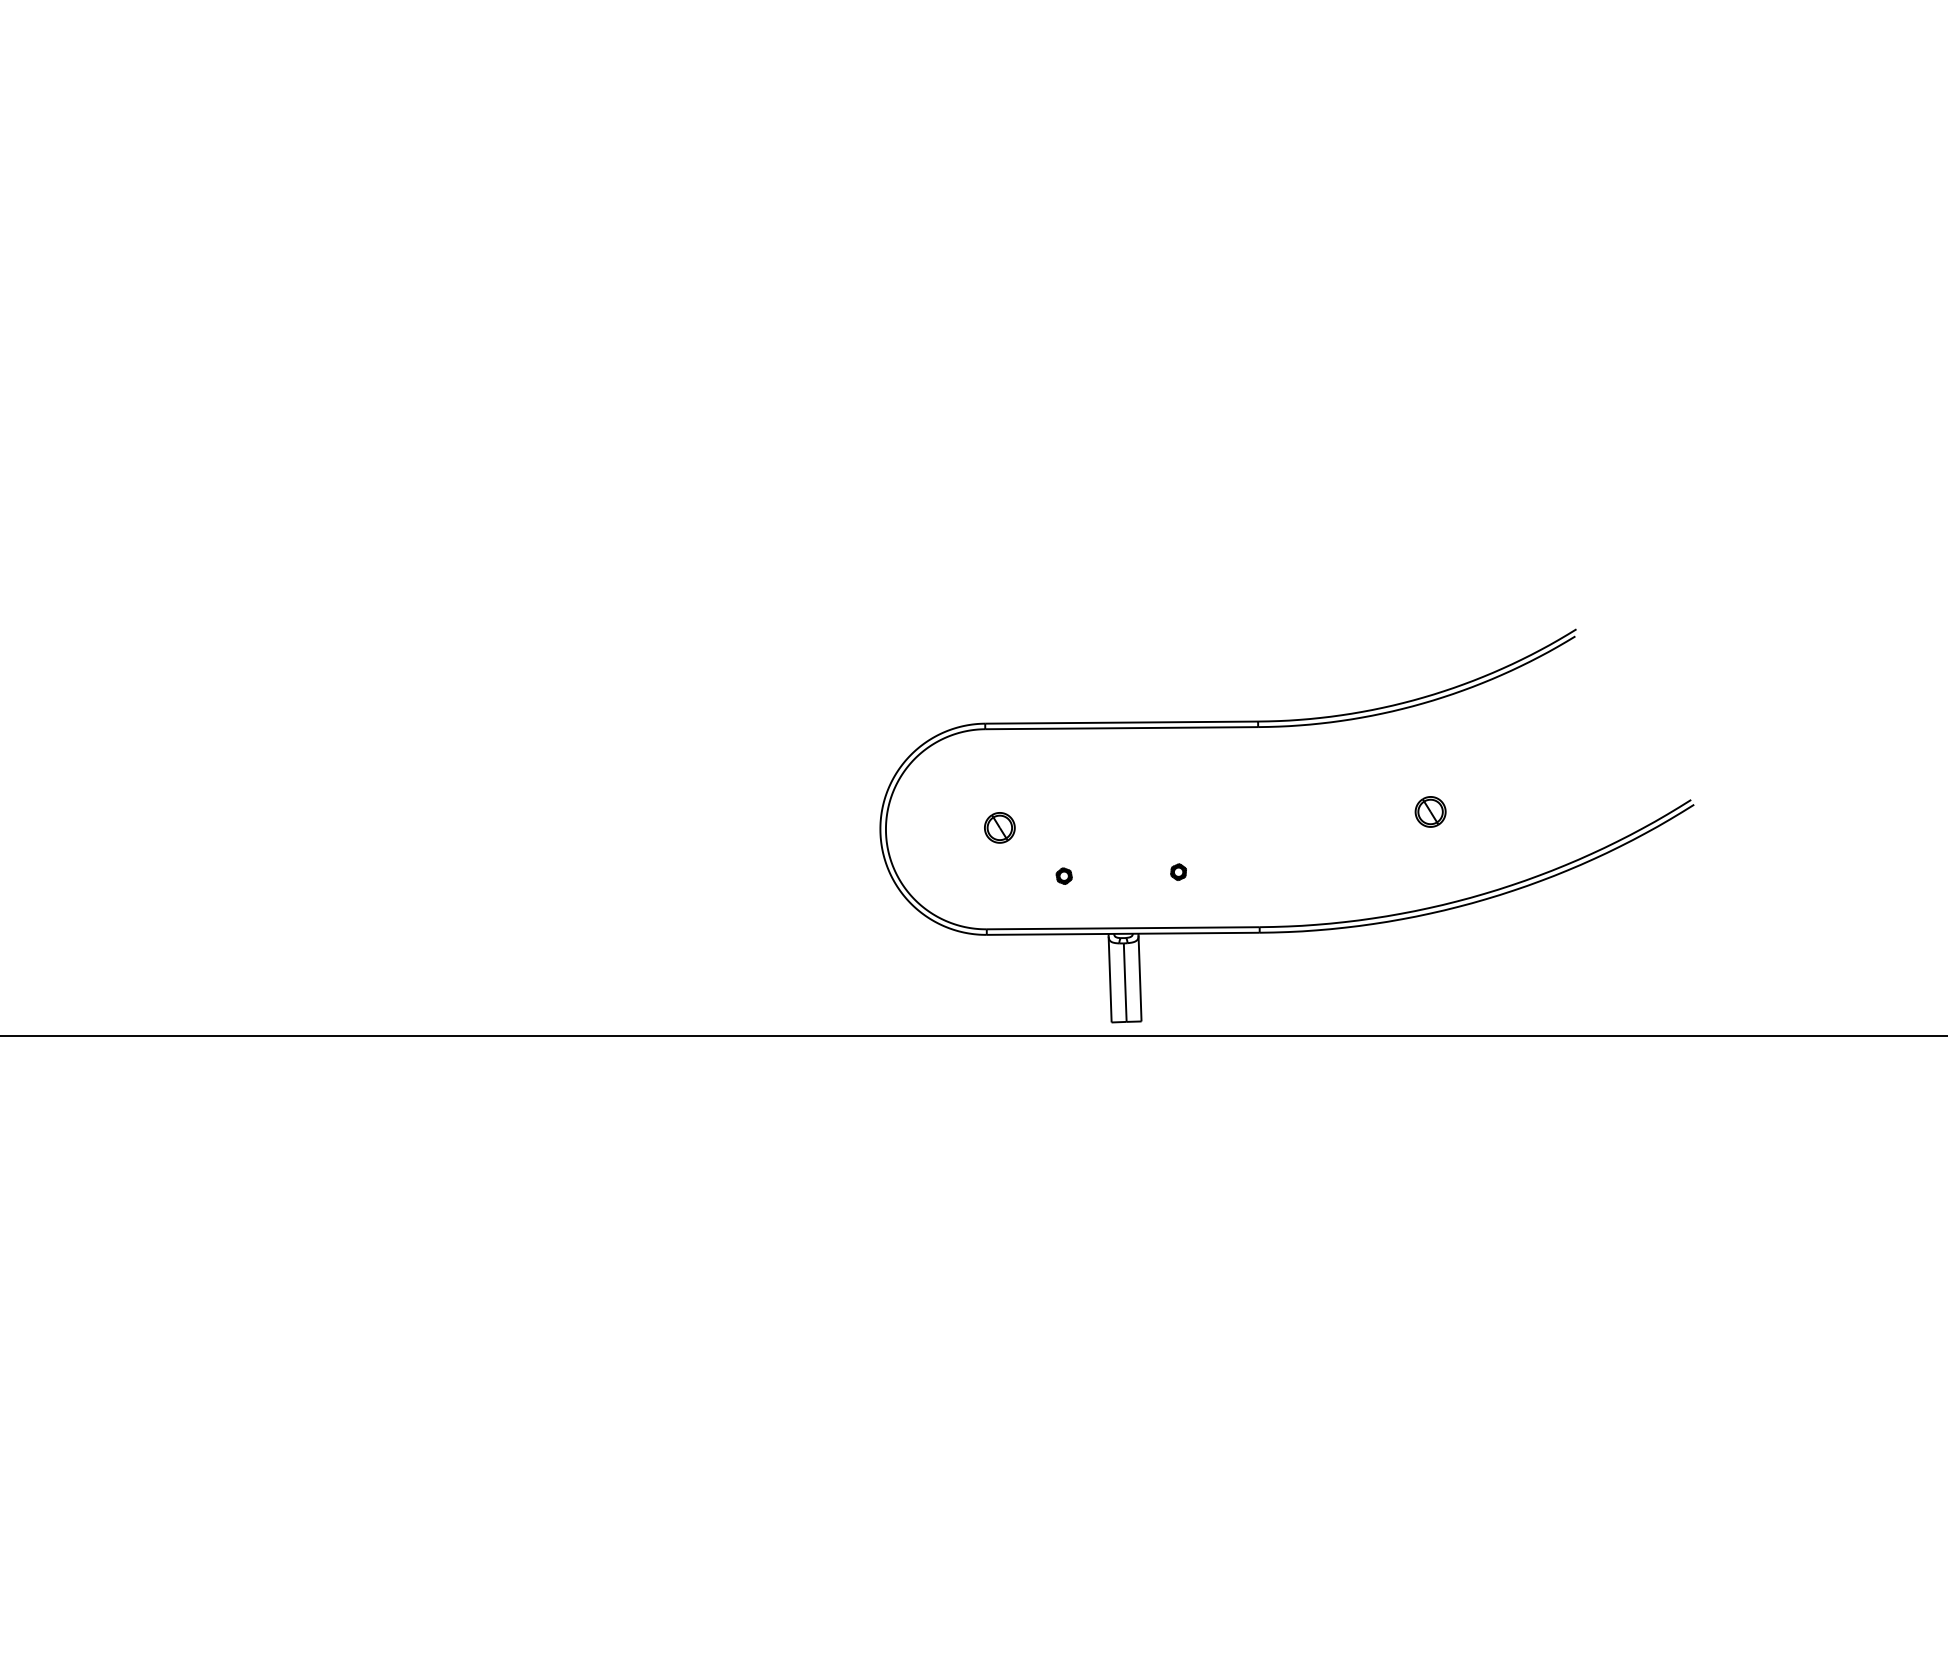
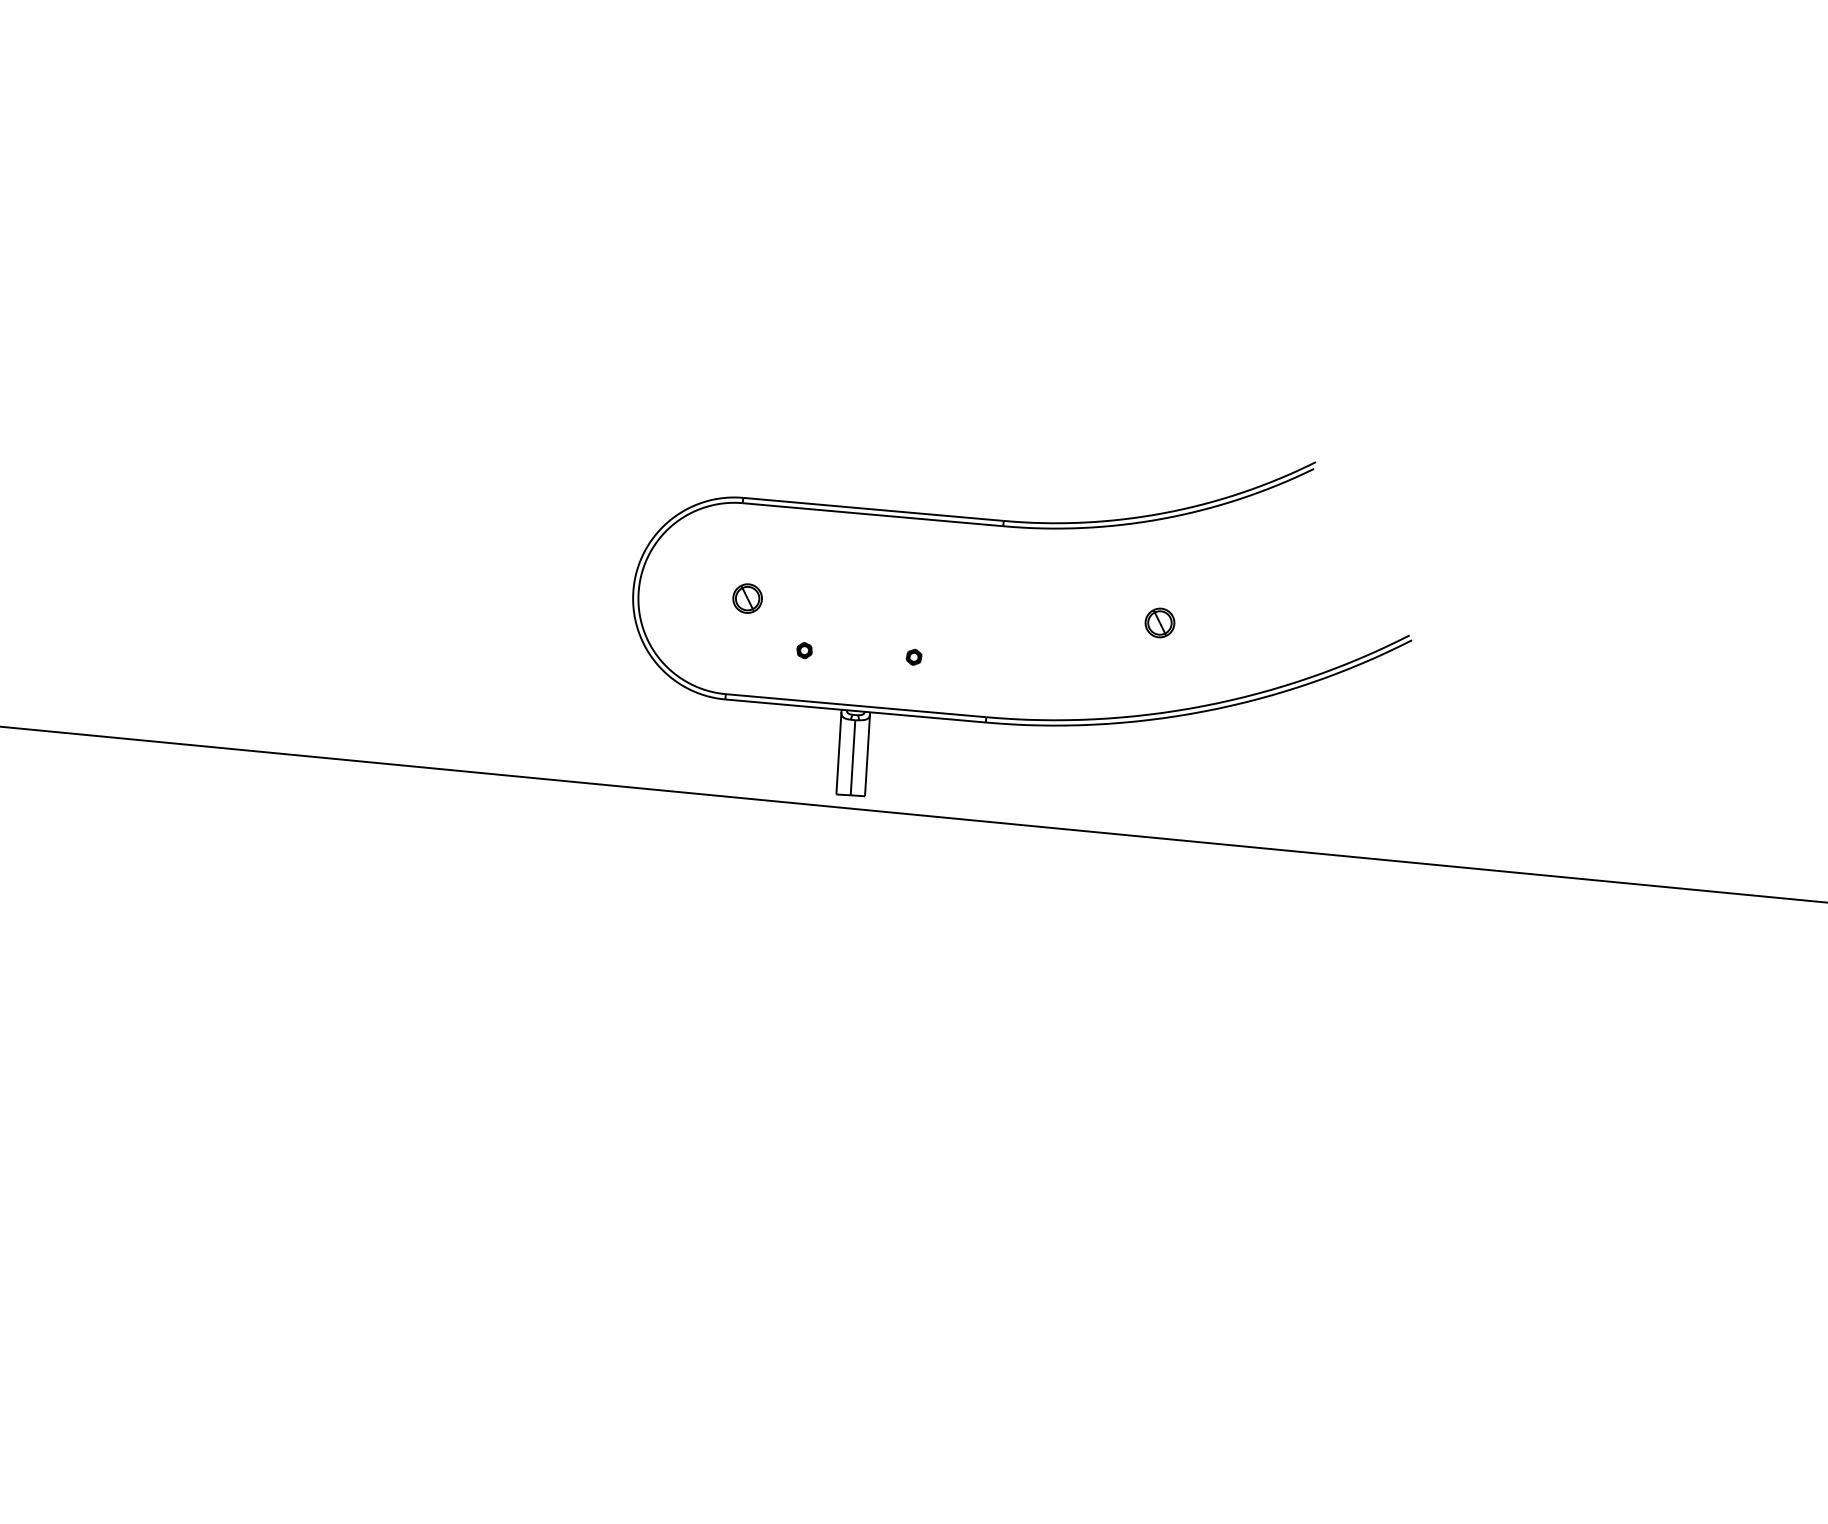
part: (1286, 727) -> (1030, 529), moved

